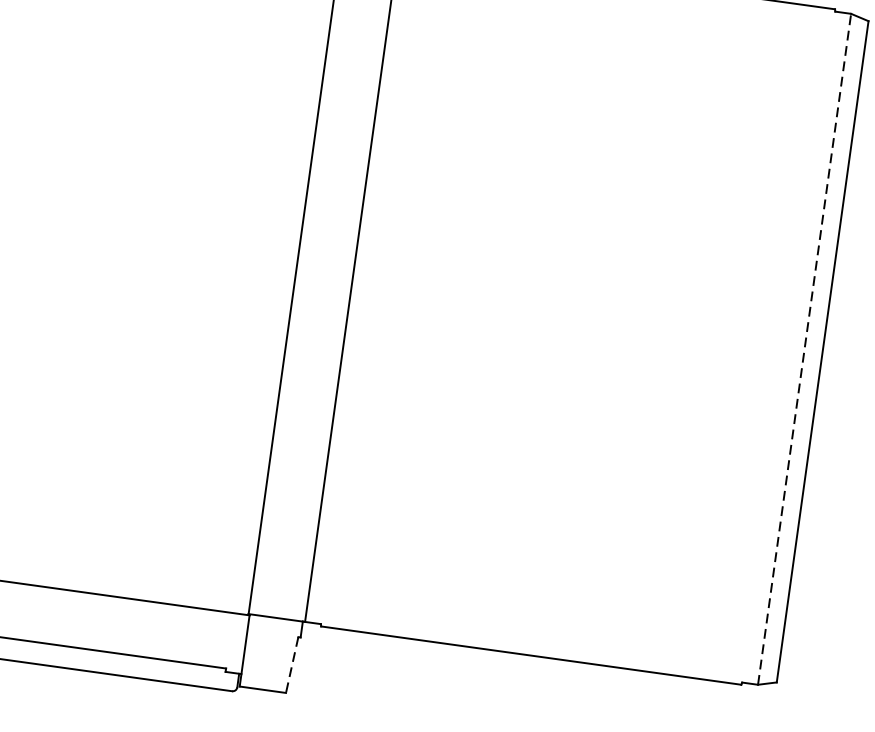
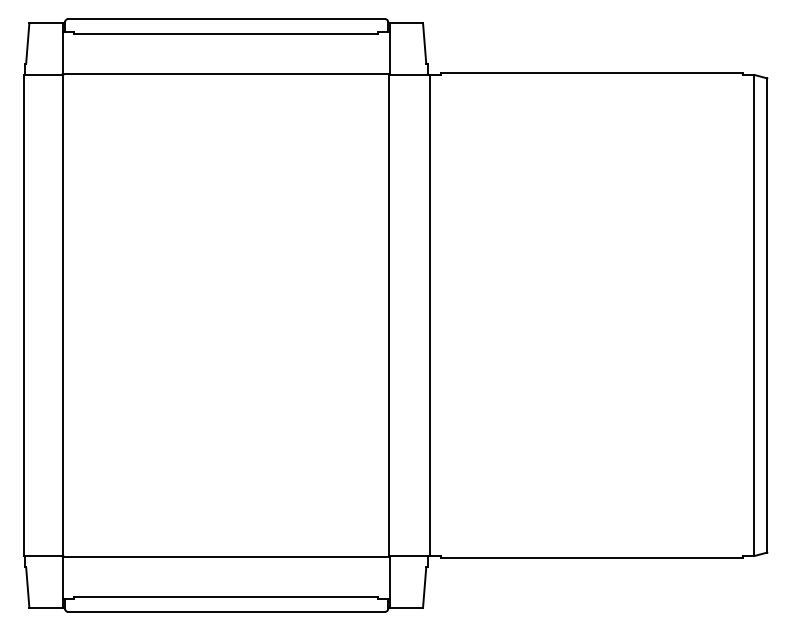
line: (804, 349) -> (754, 315), dashed -> solid
line: (291, 666) -> (424, 588), dashed -> solid

